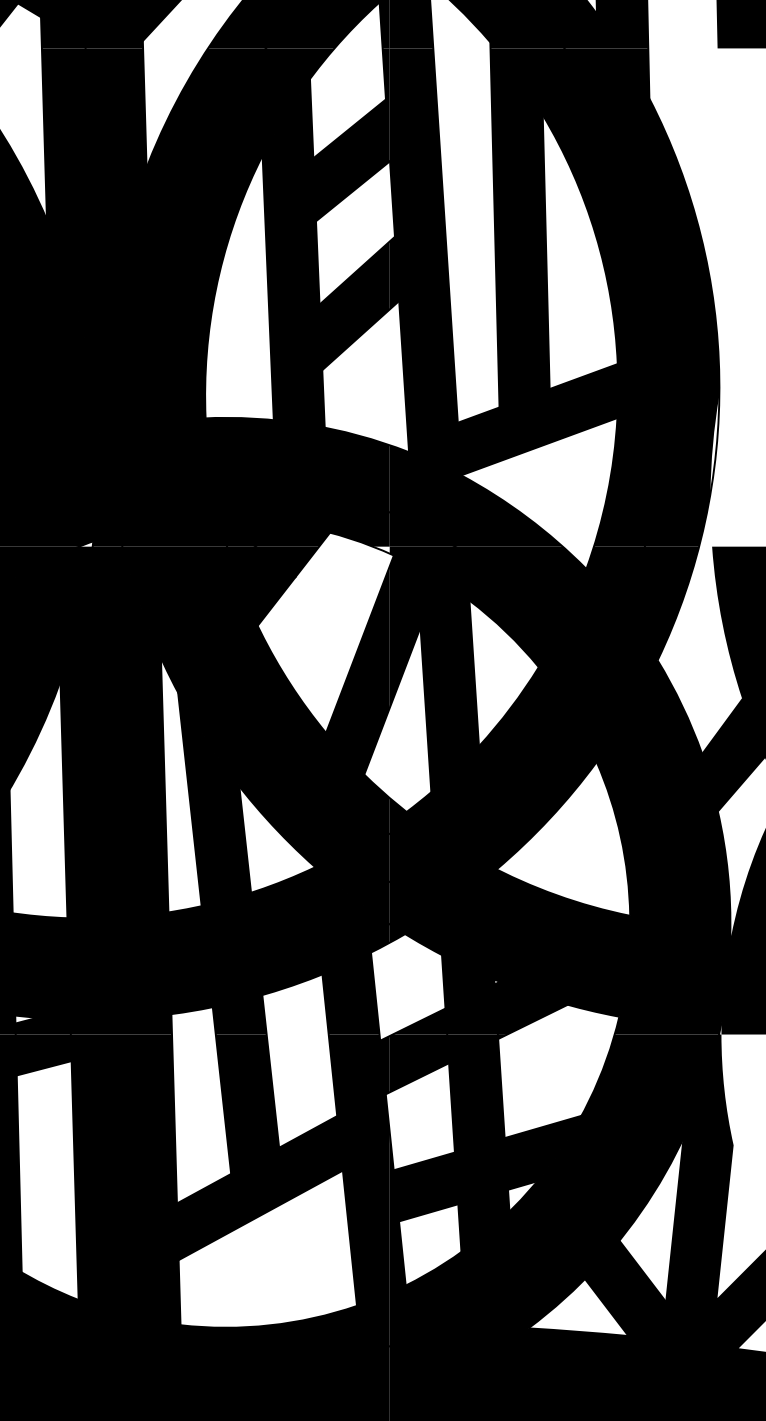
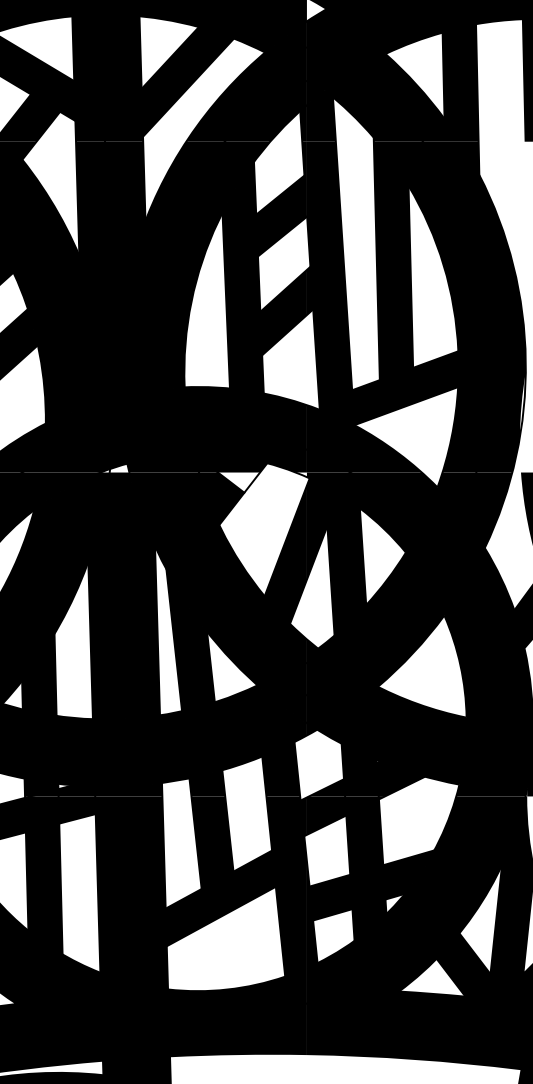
fill: (107, 539) -> (119, 467), removed
fill: (286, 561) -> (238, 482), removed

